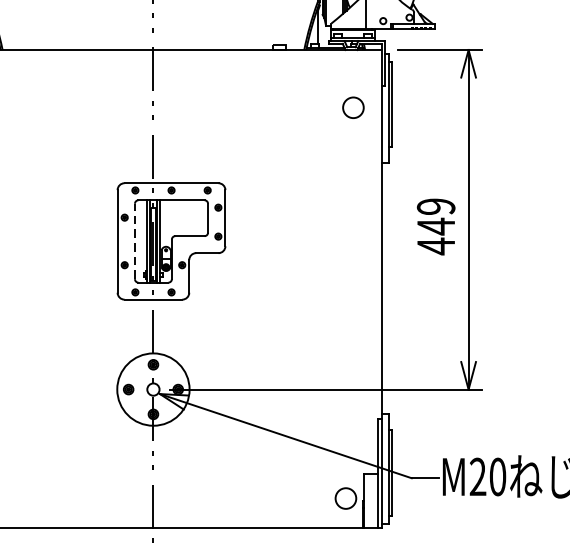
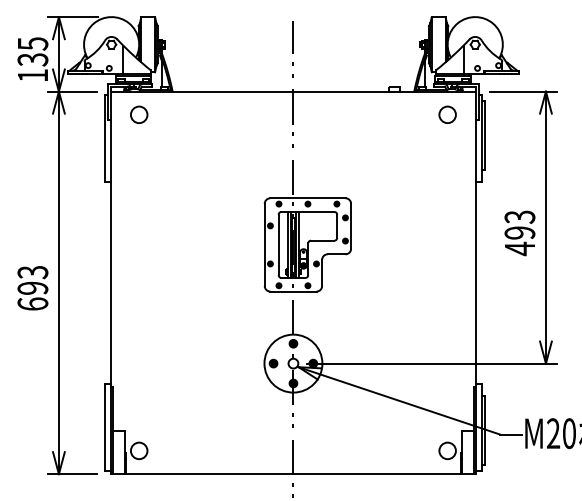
circle: (353, 107) -> (447, 114), moved
text: (435, 217) -> (519, 225), 449 -> 493
line: (134, 240) -> (278, 244), dashed -> solid

